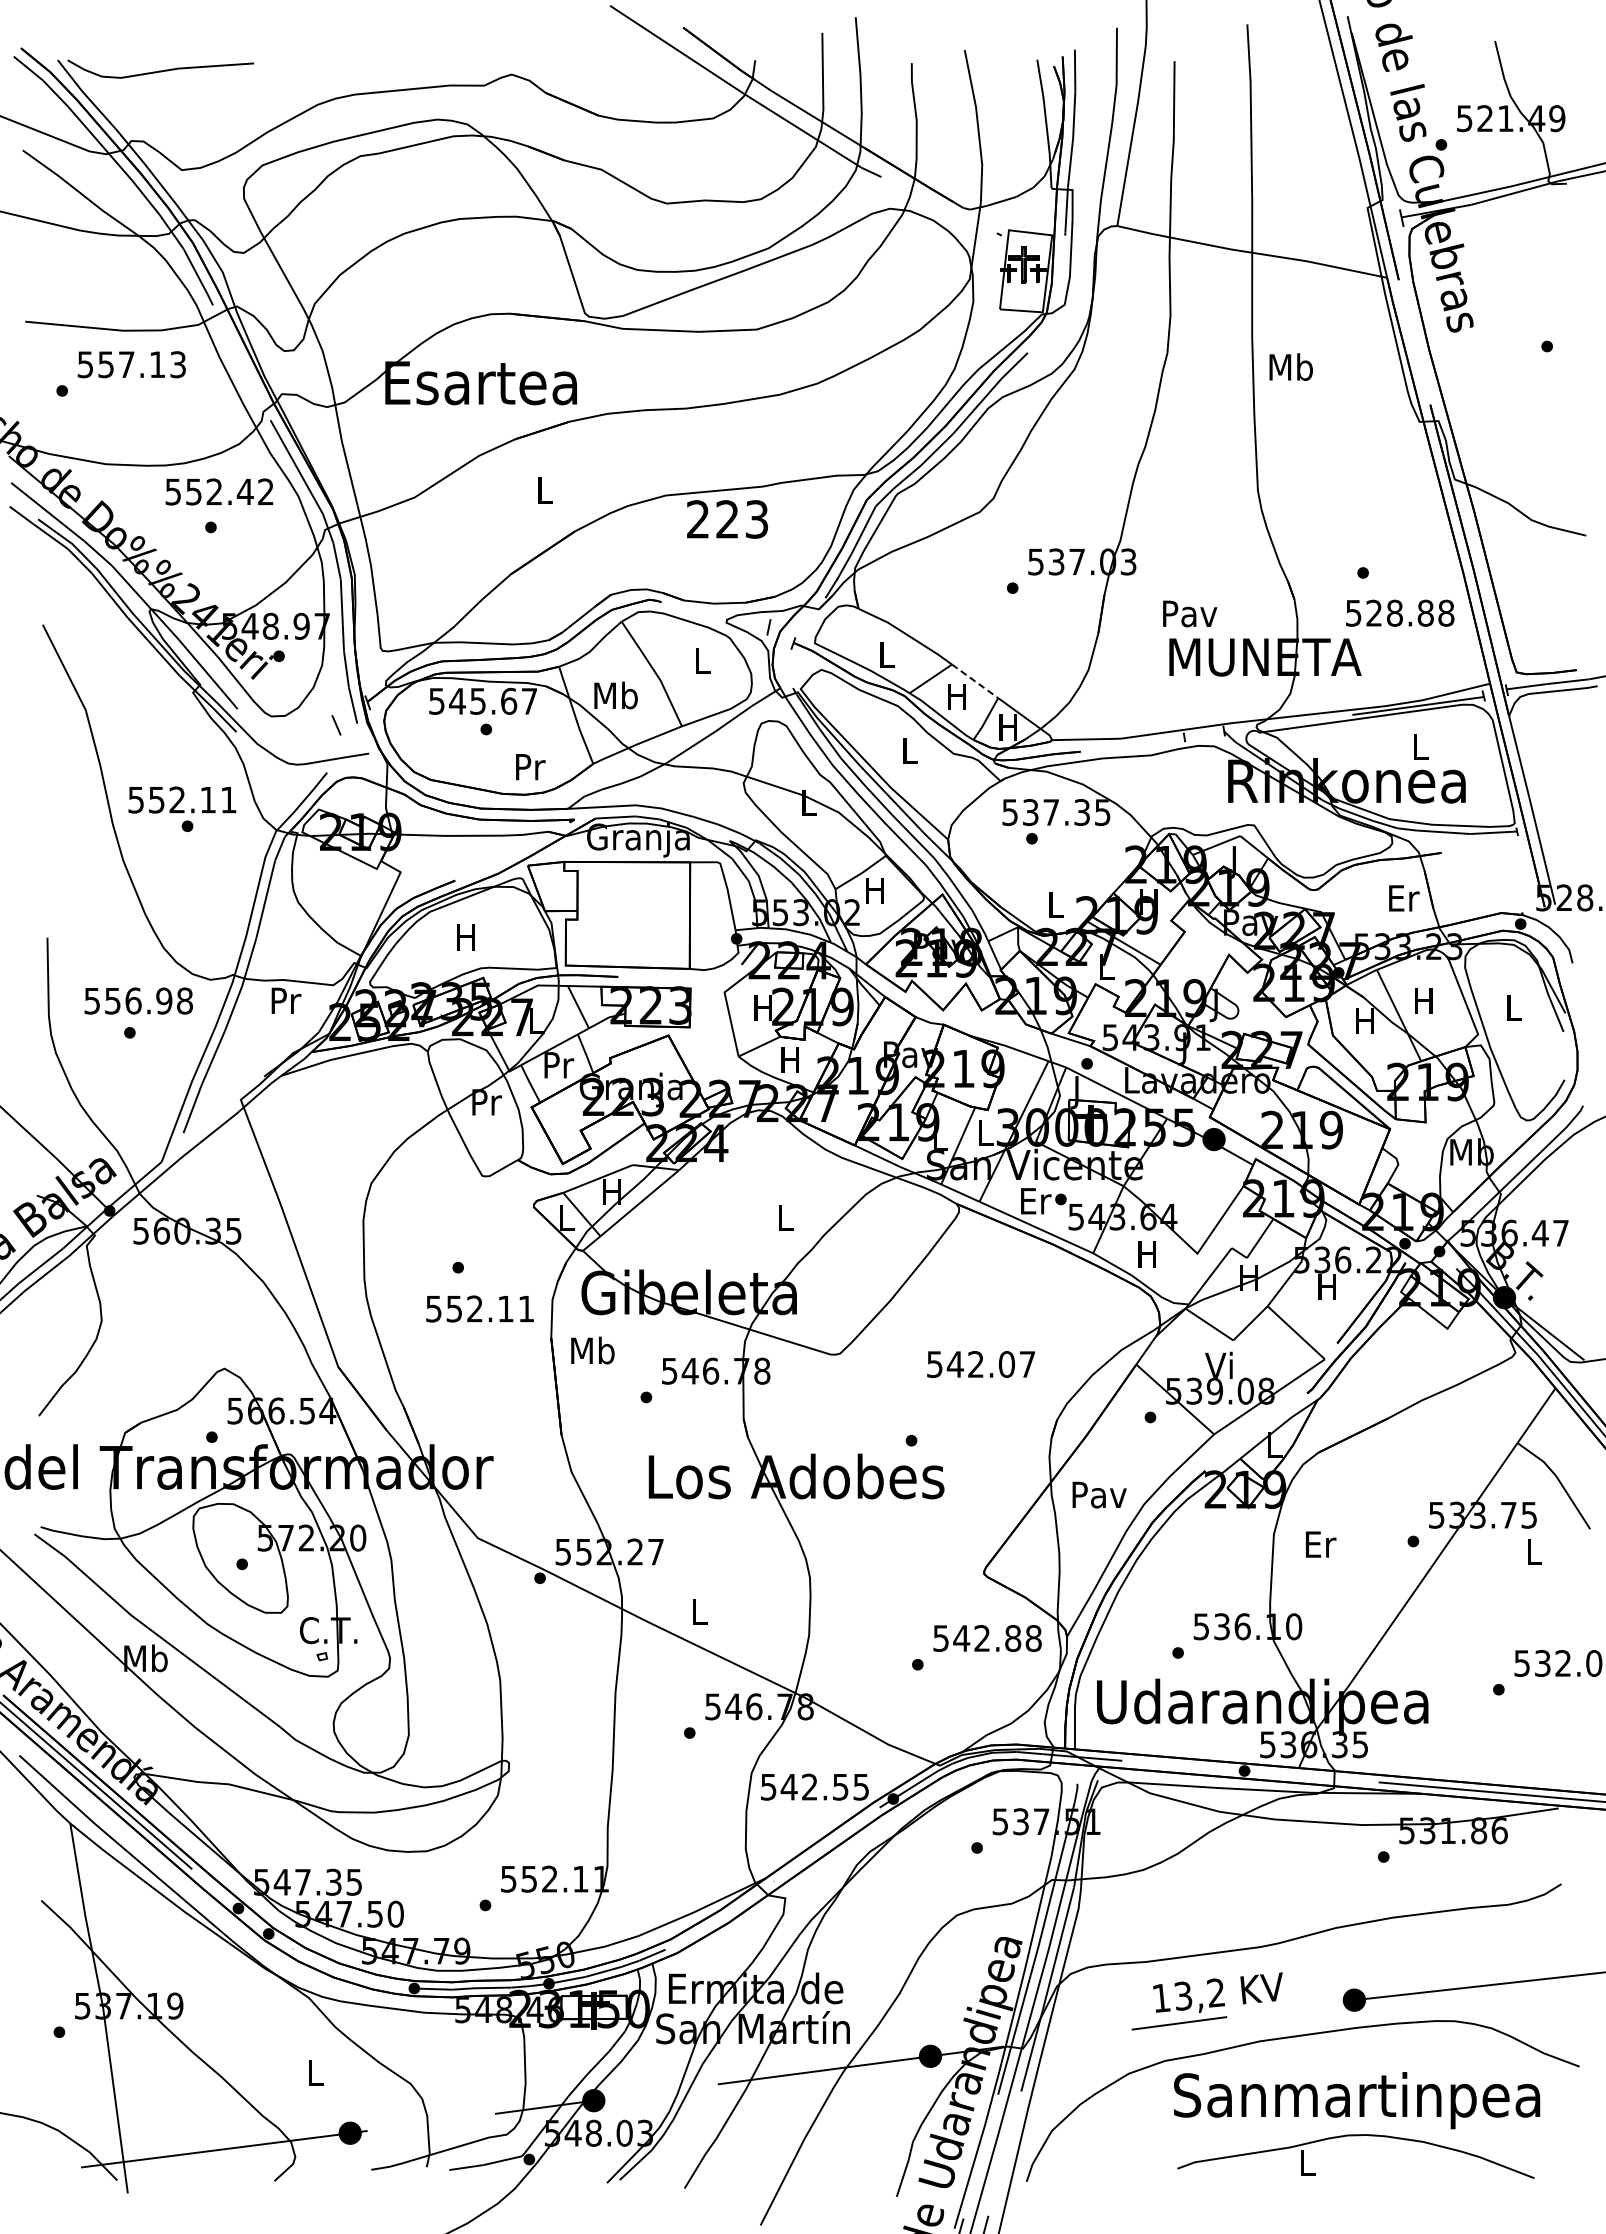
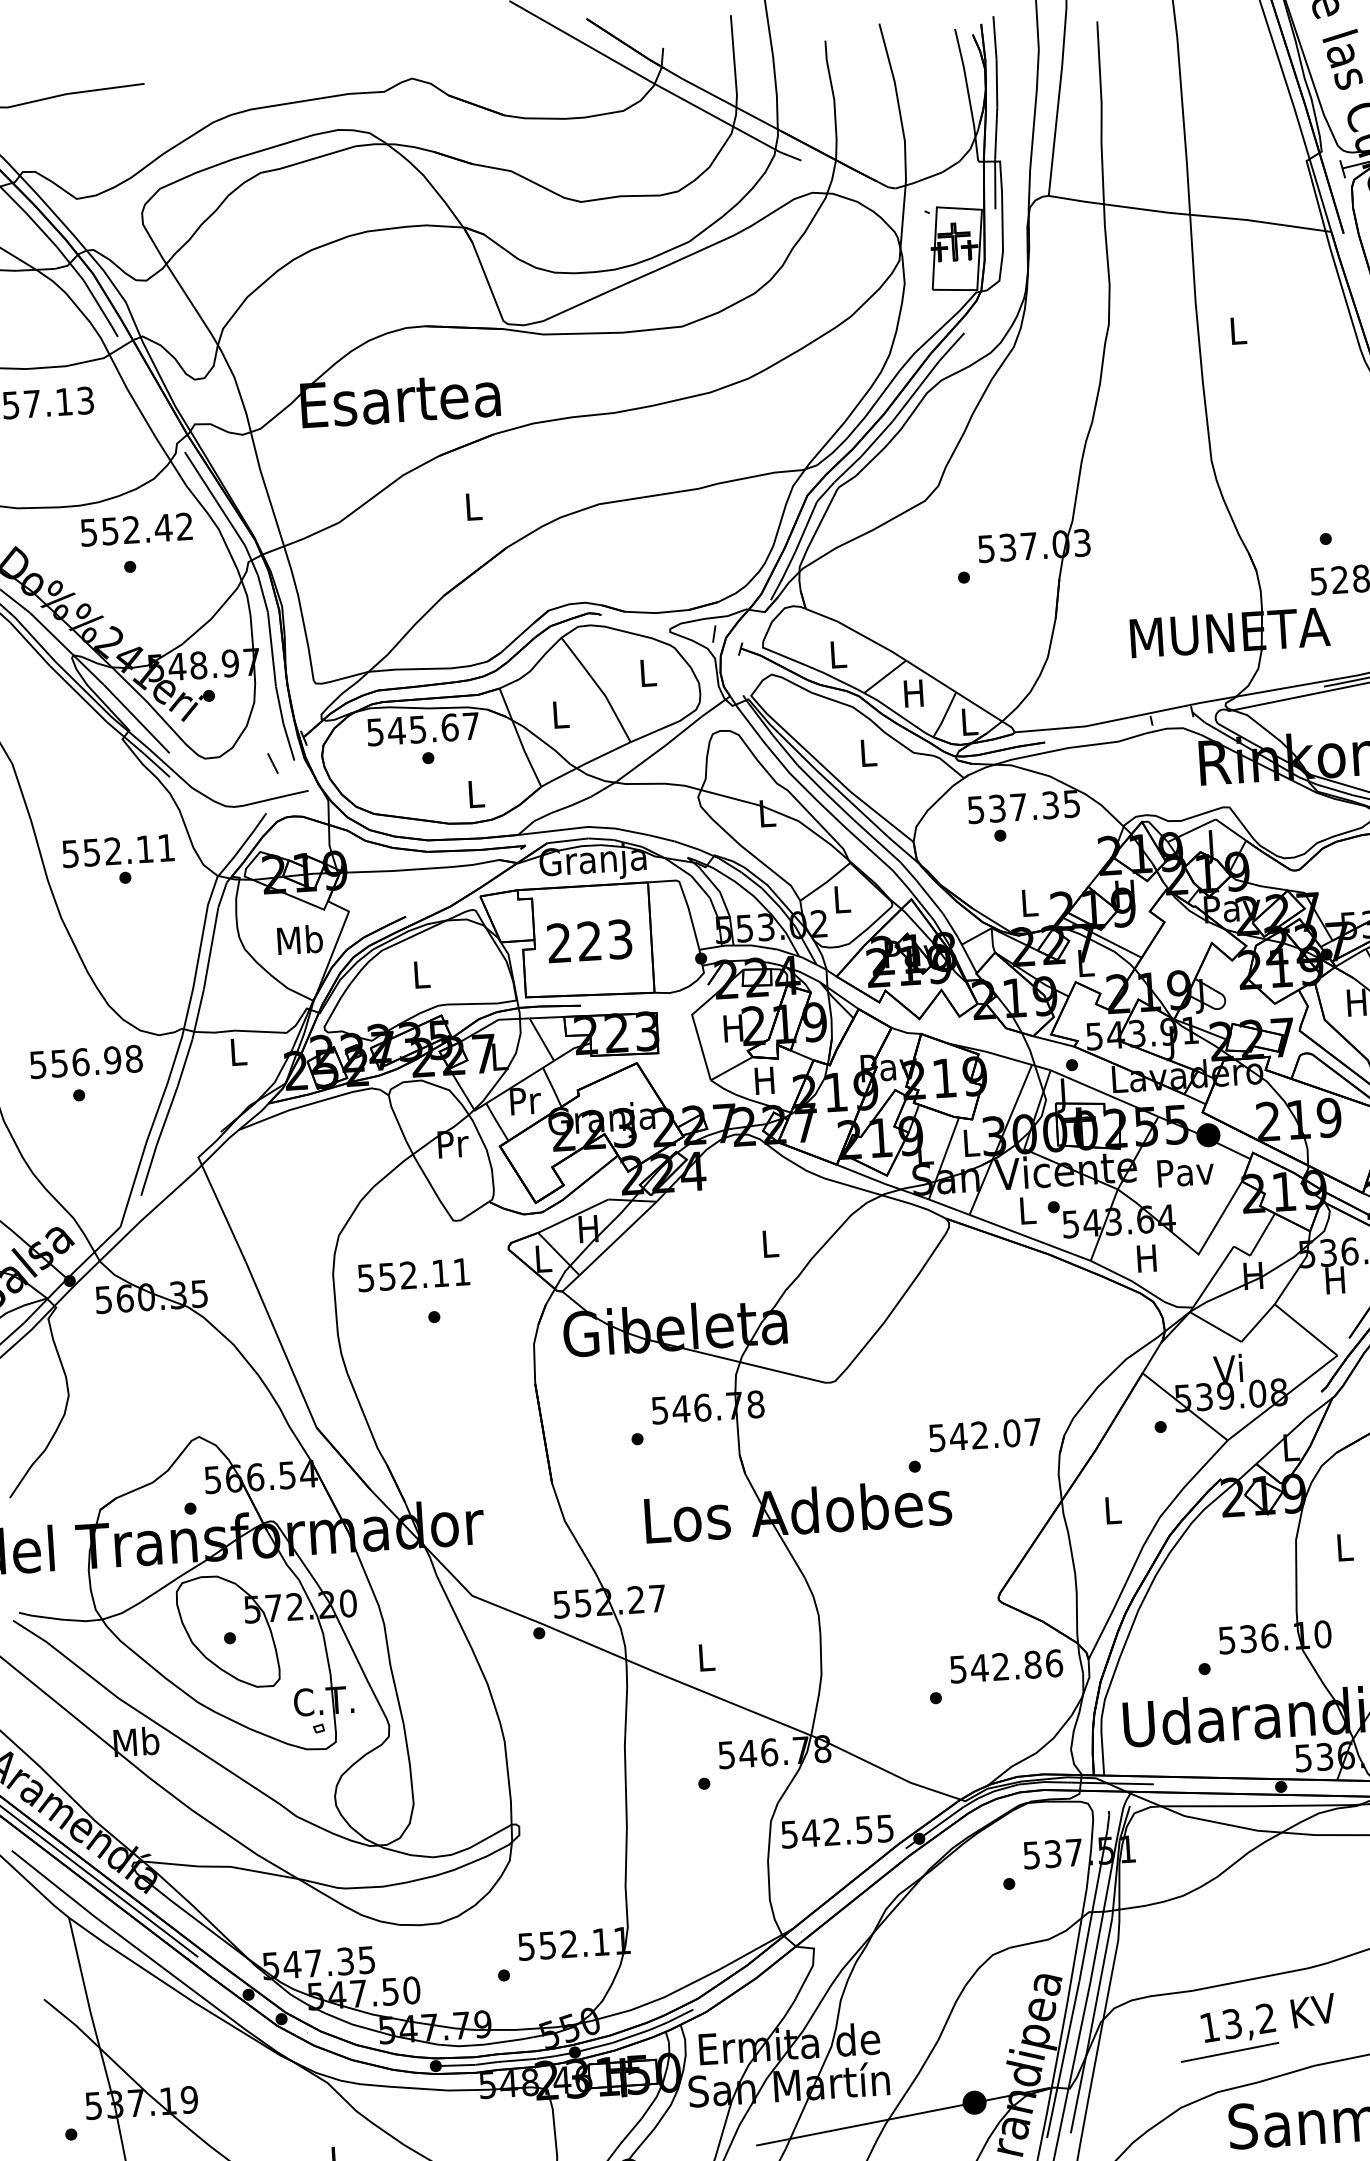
text: (1290, 366) -> (1237, 330), Mb -> L
text: (727, 519) -> (589, 941), moved
text: (1190, 613) -> (1186, 1171), moved
line: (975, 681) -> (931, 676), dashed -> solid
text: (615, 695) -> (559, 714), Mb -> L
text: (1007, 727) -> (967, 722), H -> L
text: (530, 767) -> (476, 794), Pr -> L
text: (874, 890) -> (840, 899), H -> L
text: (465, 937) -> (420, 974), H -> L
text: (286, 1000) -> (239, 1051), Pr -> L
text: (1036, 1201) -> (1028, 1210), Er -> L
text: (479, 1308) -> (413, 1274), moved
text: (592, 1350) -> (299, 939), moved
text: (980, 1364) -> (984, 1435), moved
text: (1099, 1494) -> (1112, 1510), Pav -> L
text: (1321, 1544) -> (1345, 1547), Er -> L
text: (1033, 1638) -> (1053, 1663), 542.88 -> 542.86

